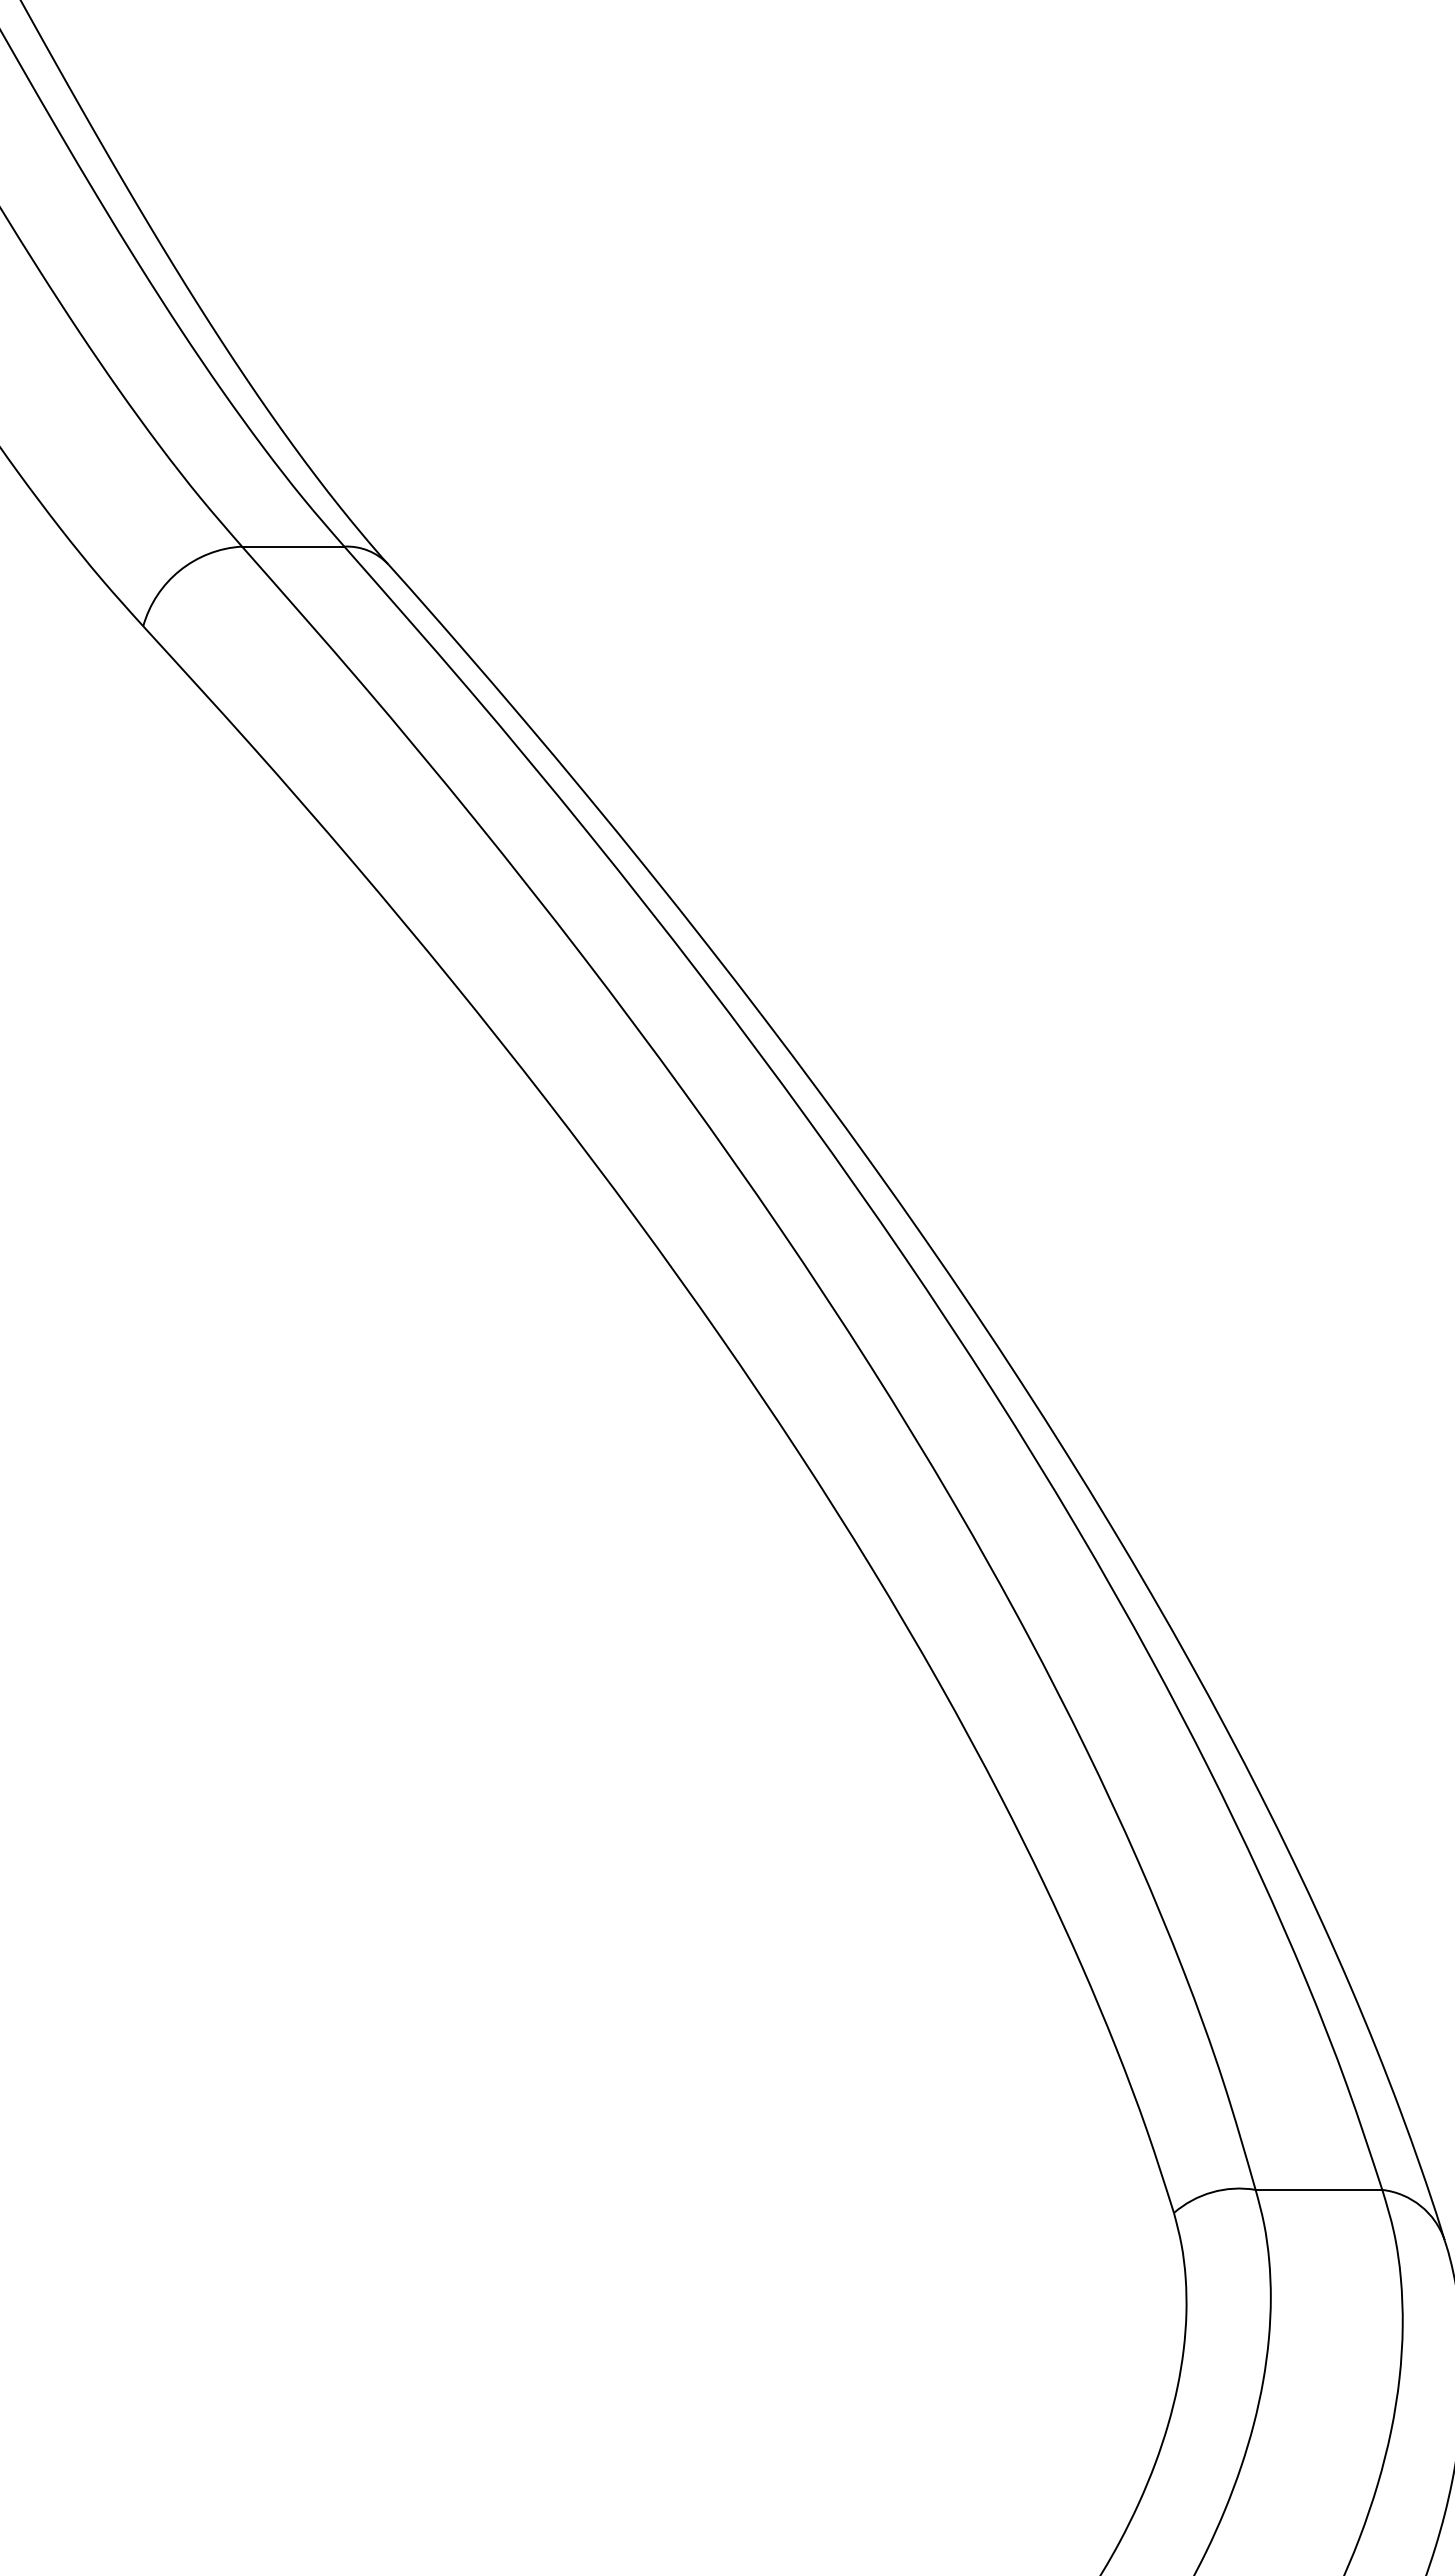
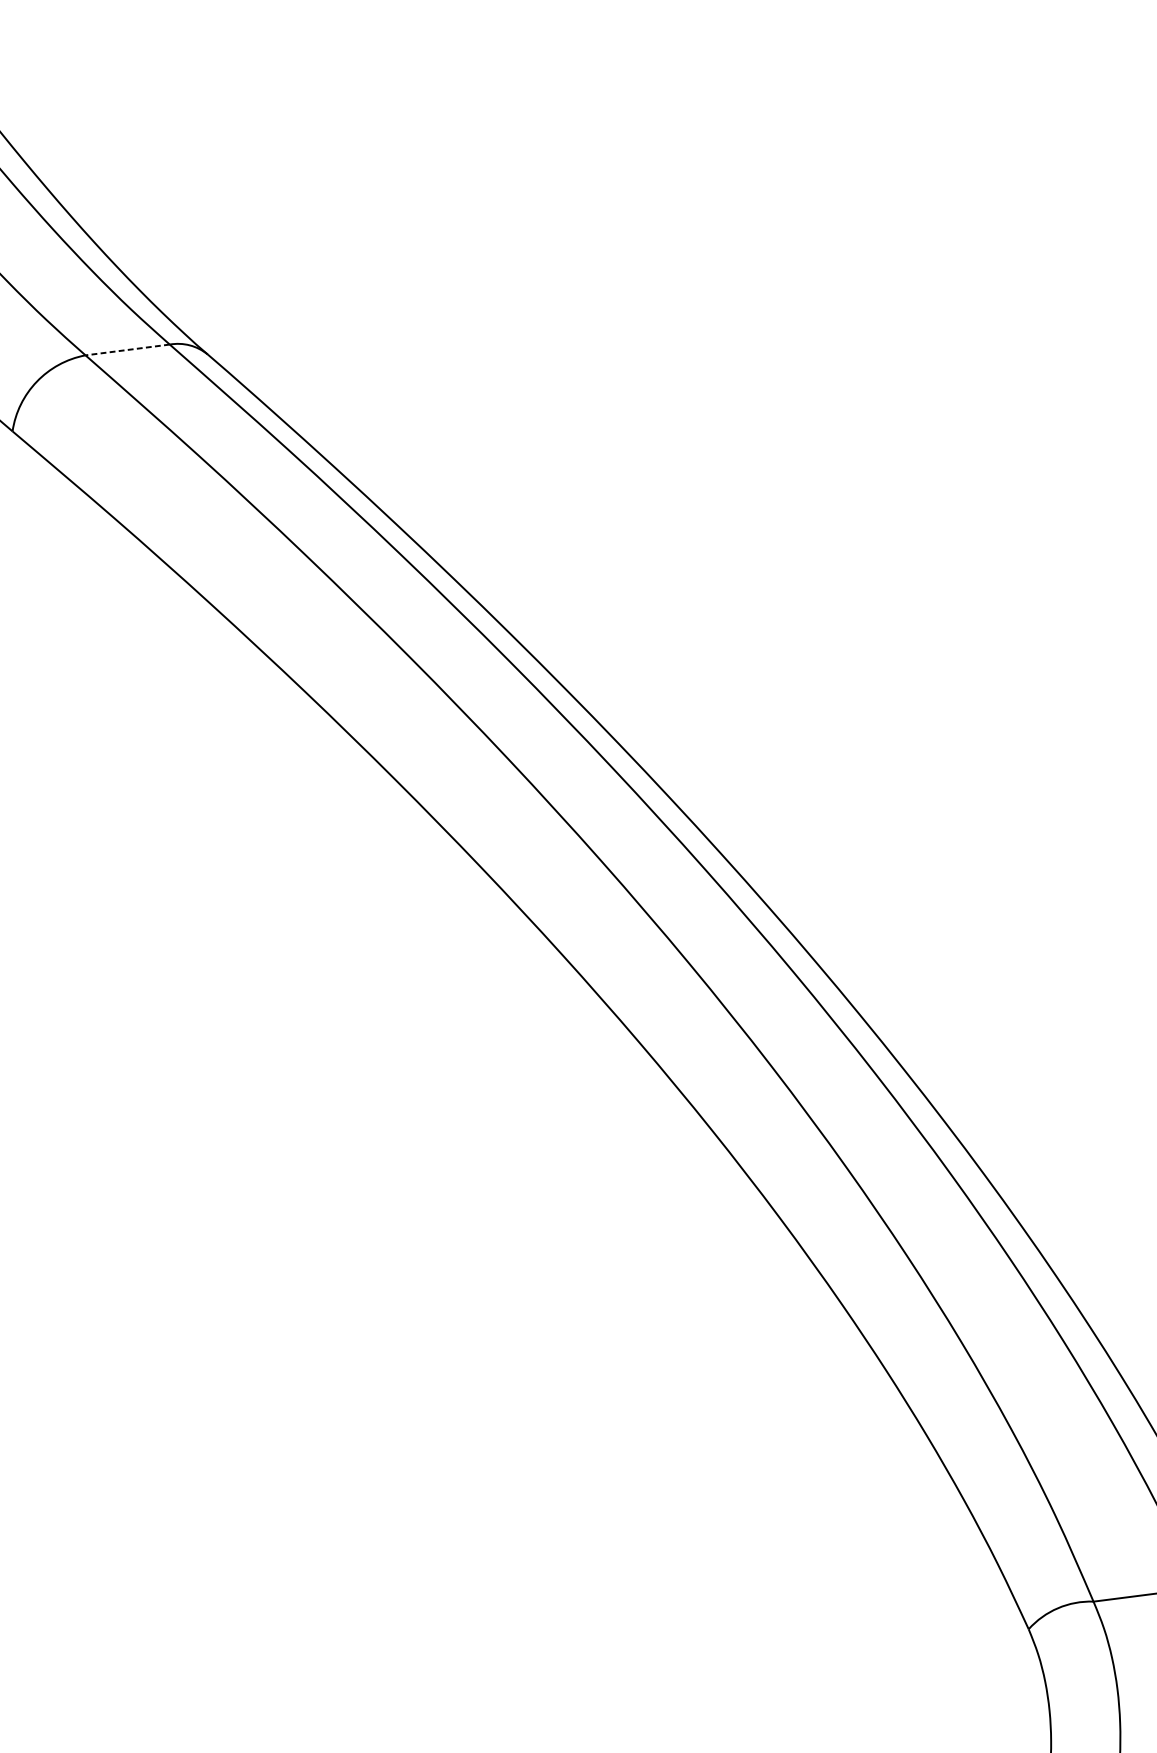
line: (292, 546) -> (127, 349), solid -> dashed

